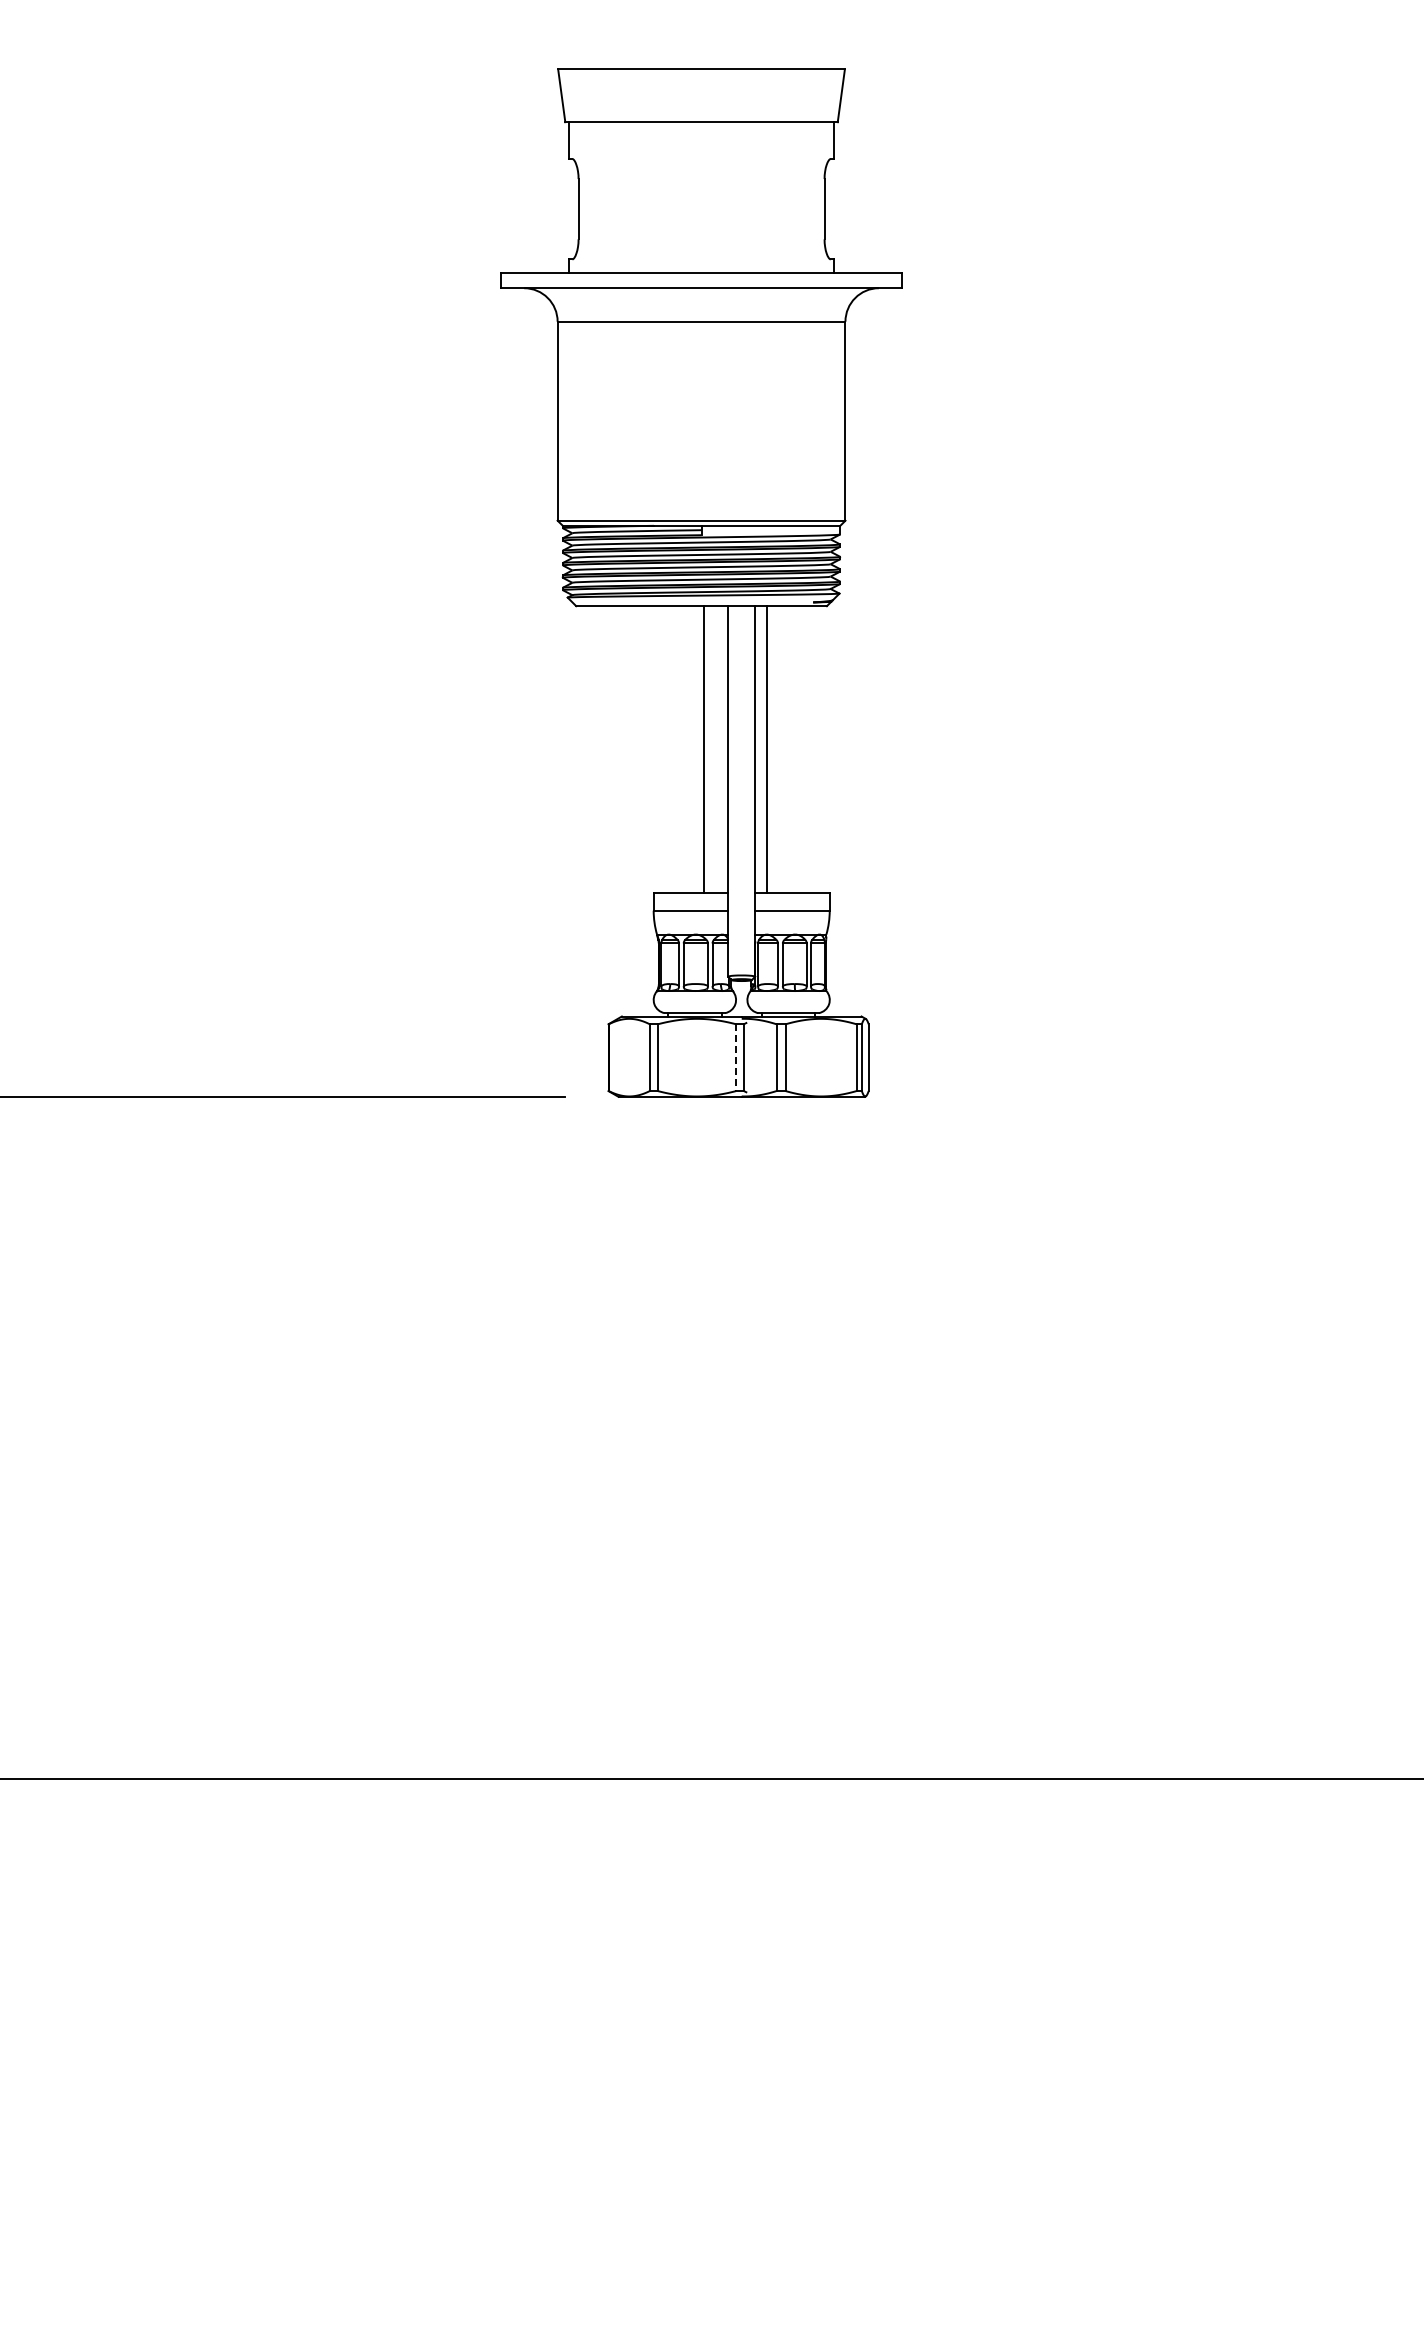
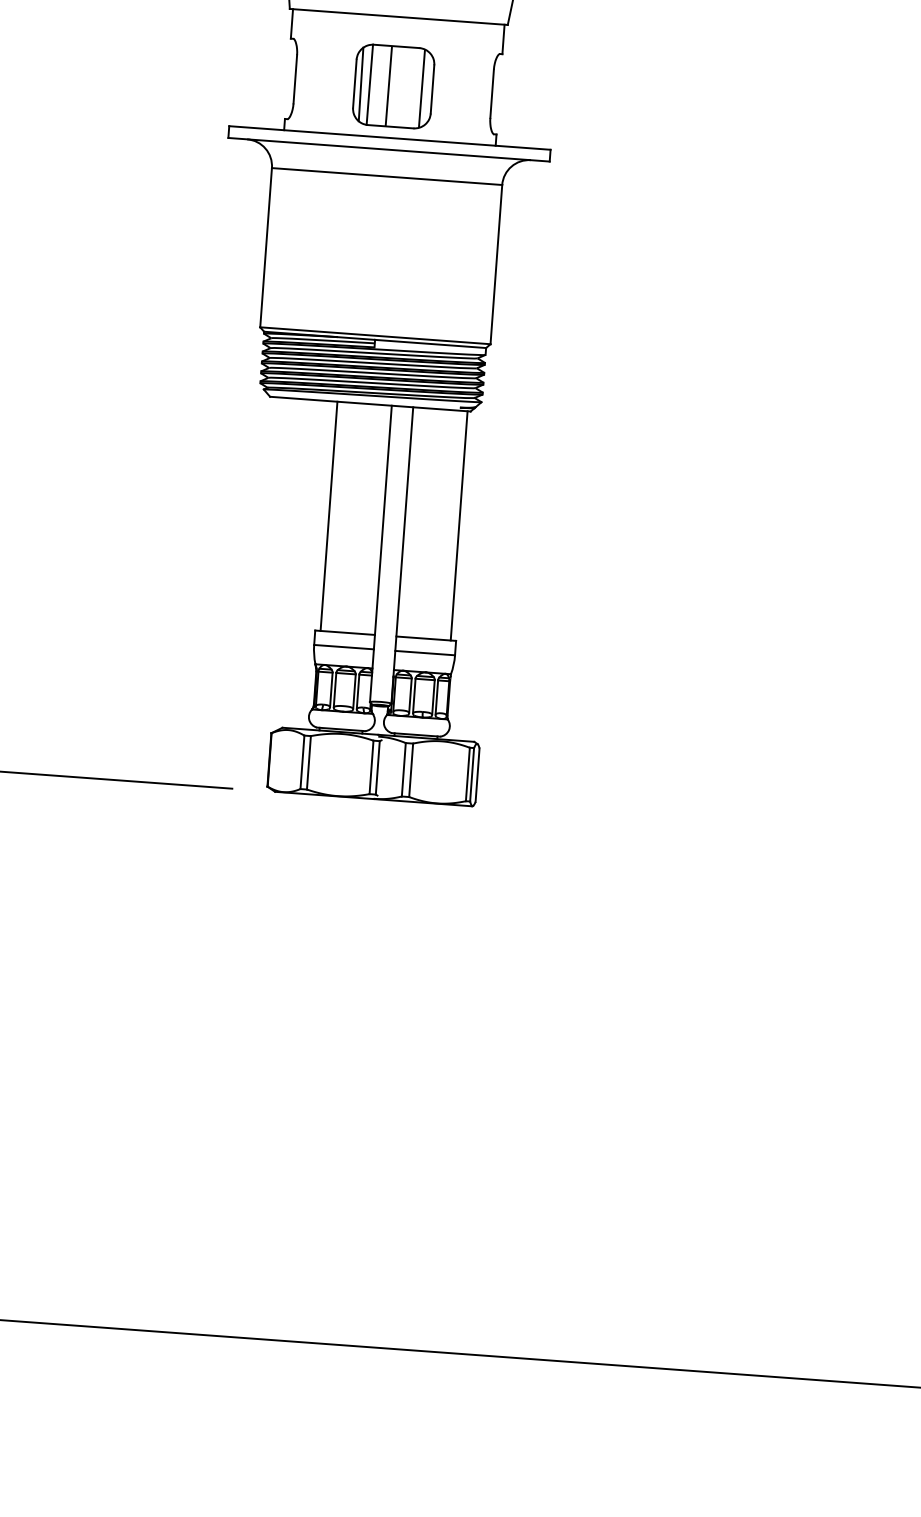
part: (701, 209) -> (393, 86), added
line: (704, 749) -> (329, 516), moved
line: (767, 749) -> (459, 525), moved
line: (736, 1058) -> (371, 768), dashed -> solid

